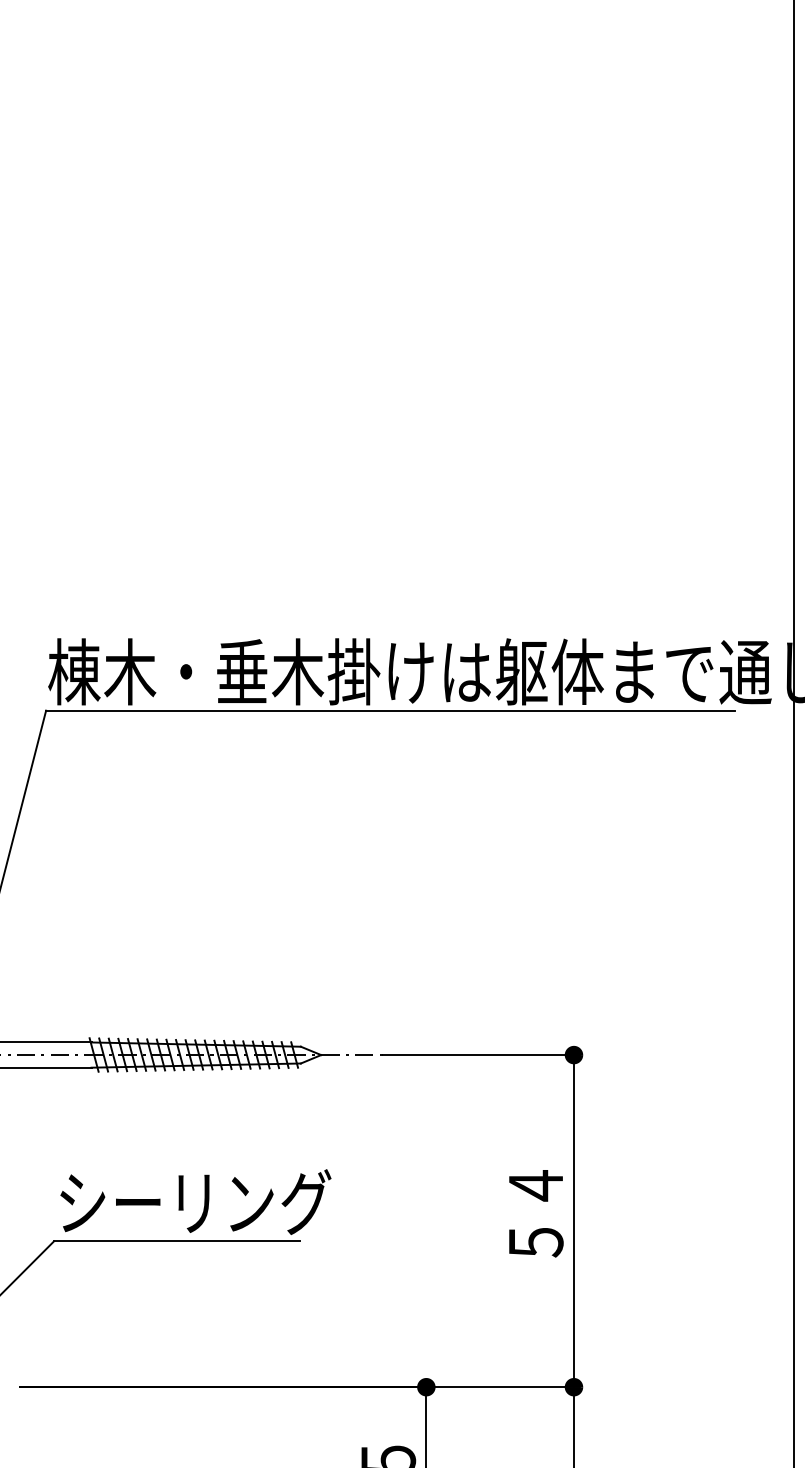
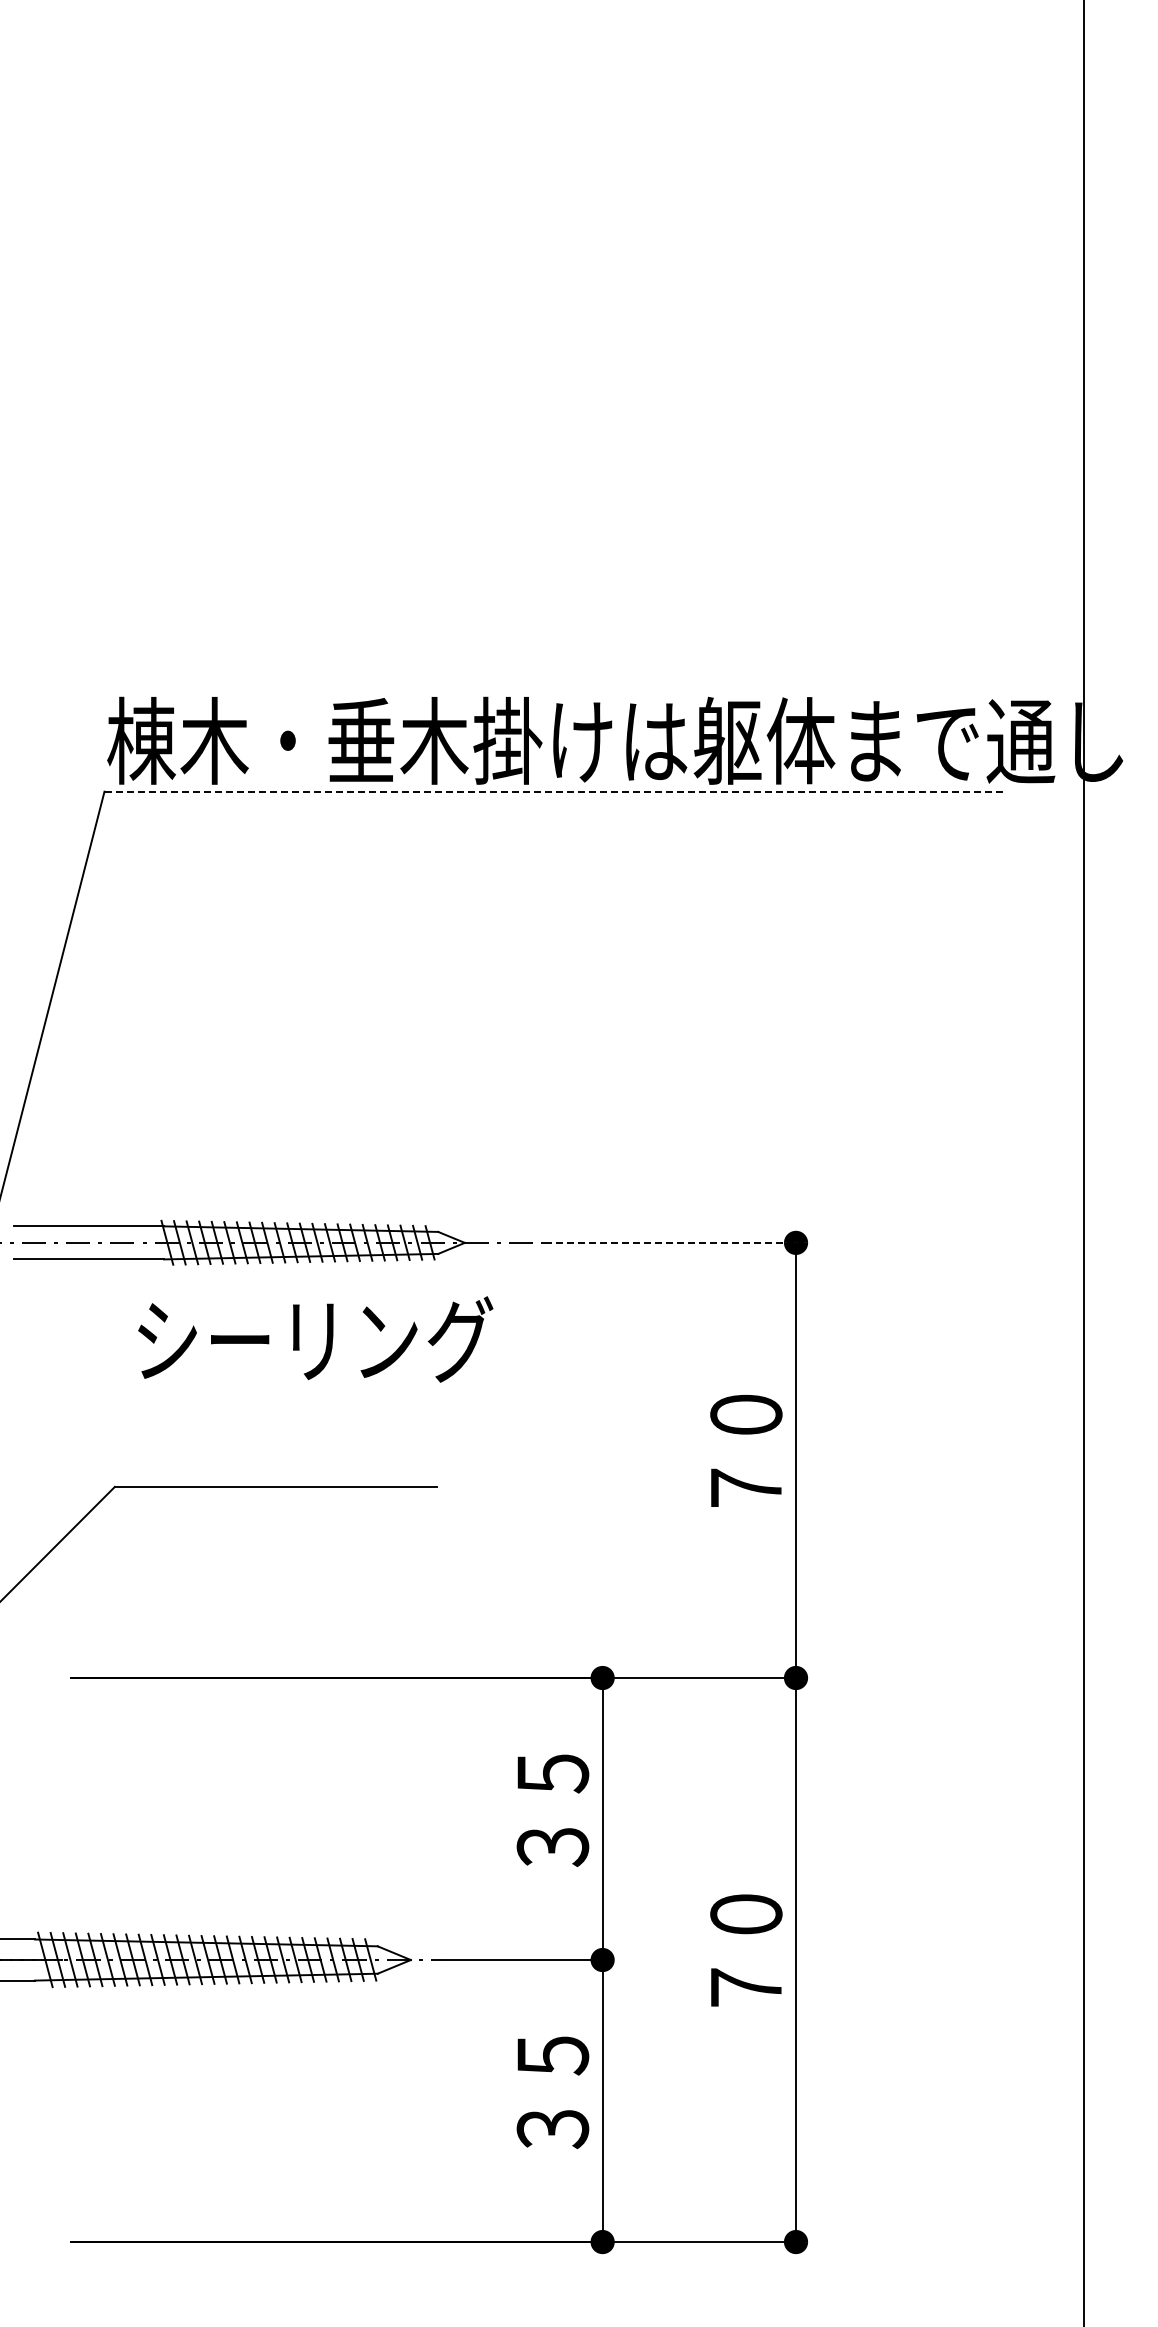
line: (391, 710) -> (556, 791), solid -> dashed
line: (481, 1054) -> (675, 1242), solid -> dashed
text: (195, 1202) -> (315, 1339), moved
text: (536, 1213) -> (746, 1450), ５４ -> ７０

